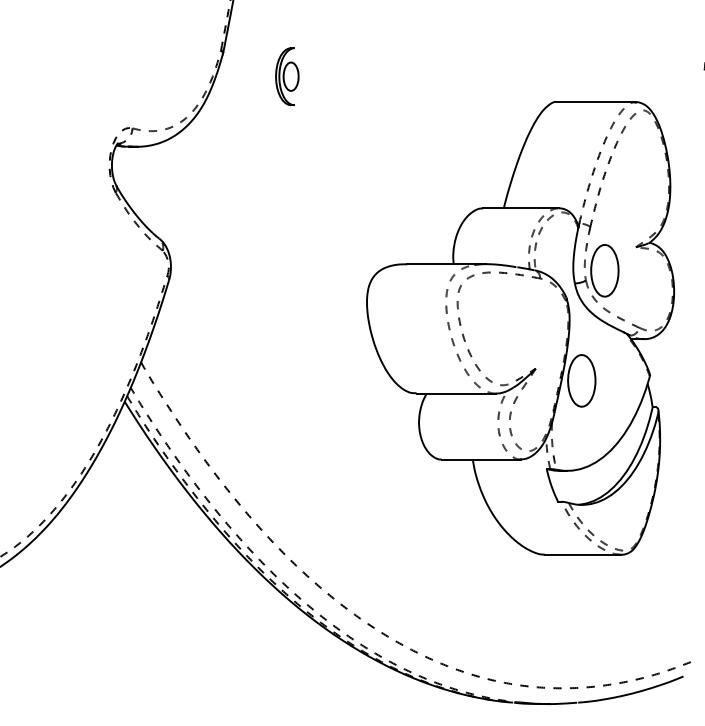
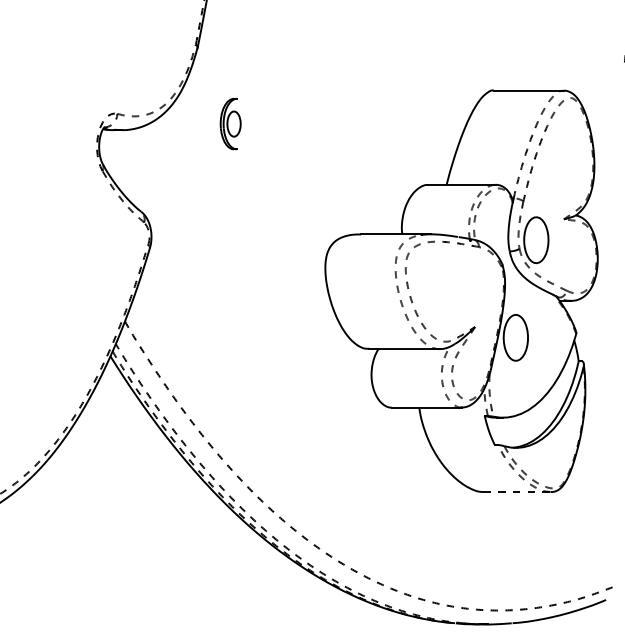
part: (287, 77) -> (230, 124), moved
line: (582, 555) -> (516, 492), solid -> dashed

